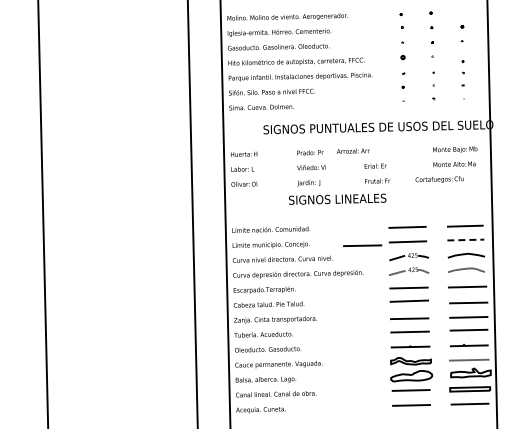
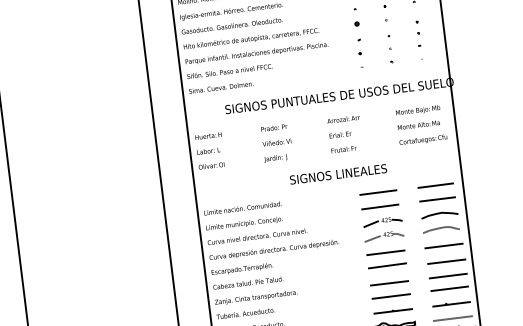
text: (353, 150) -> (343, 118), moved
text: (439, 179) -> (423, 139), moved
text: (337, 198) -> (338, 173), moved
line: (466, 240) -> (438, 199), dashed -> solid
line: (362, 245) -> (335, 215), removed

